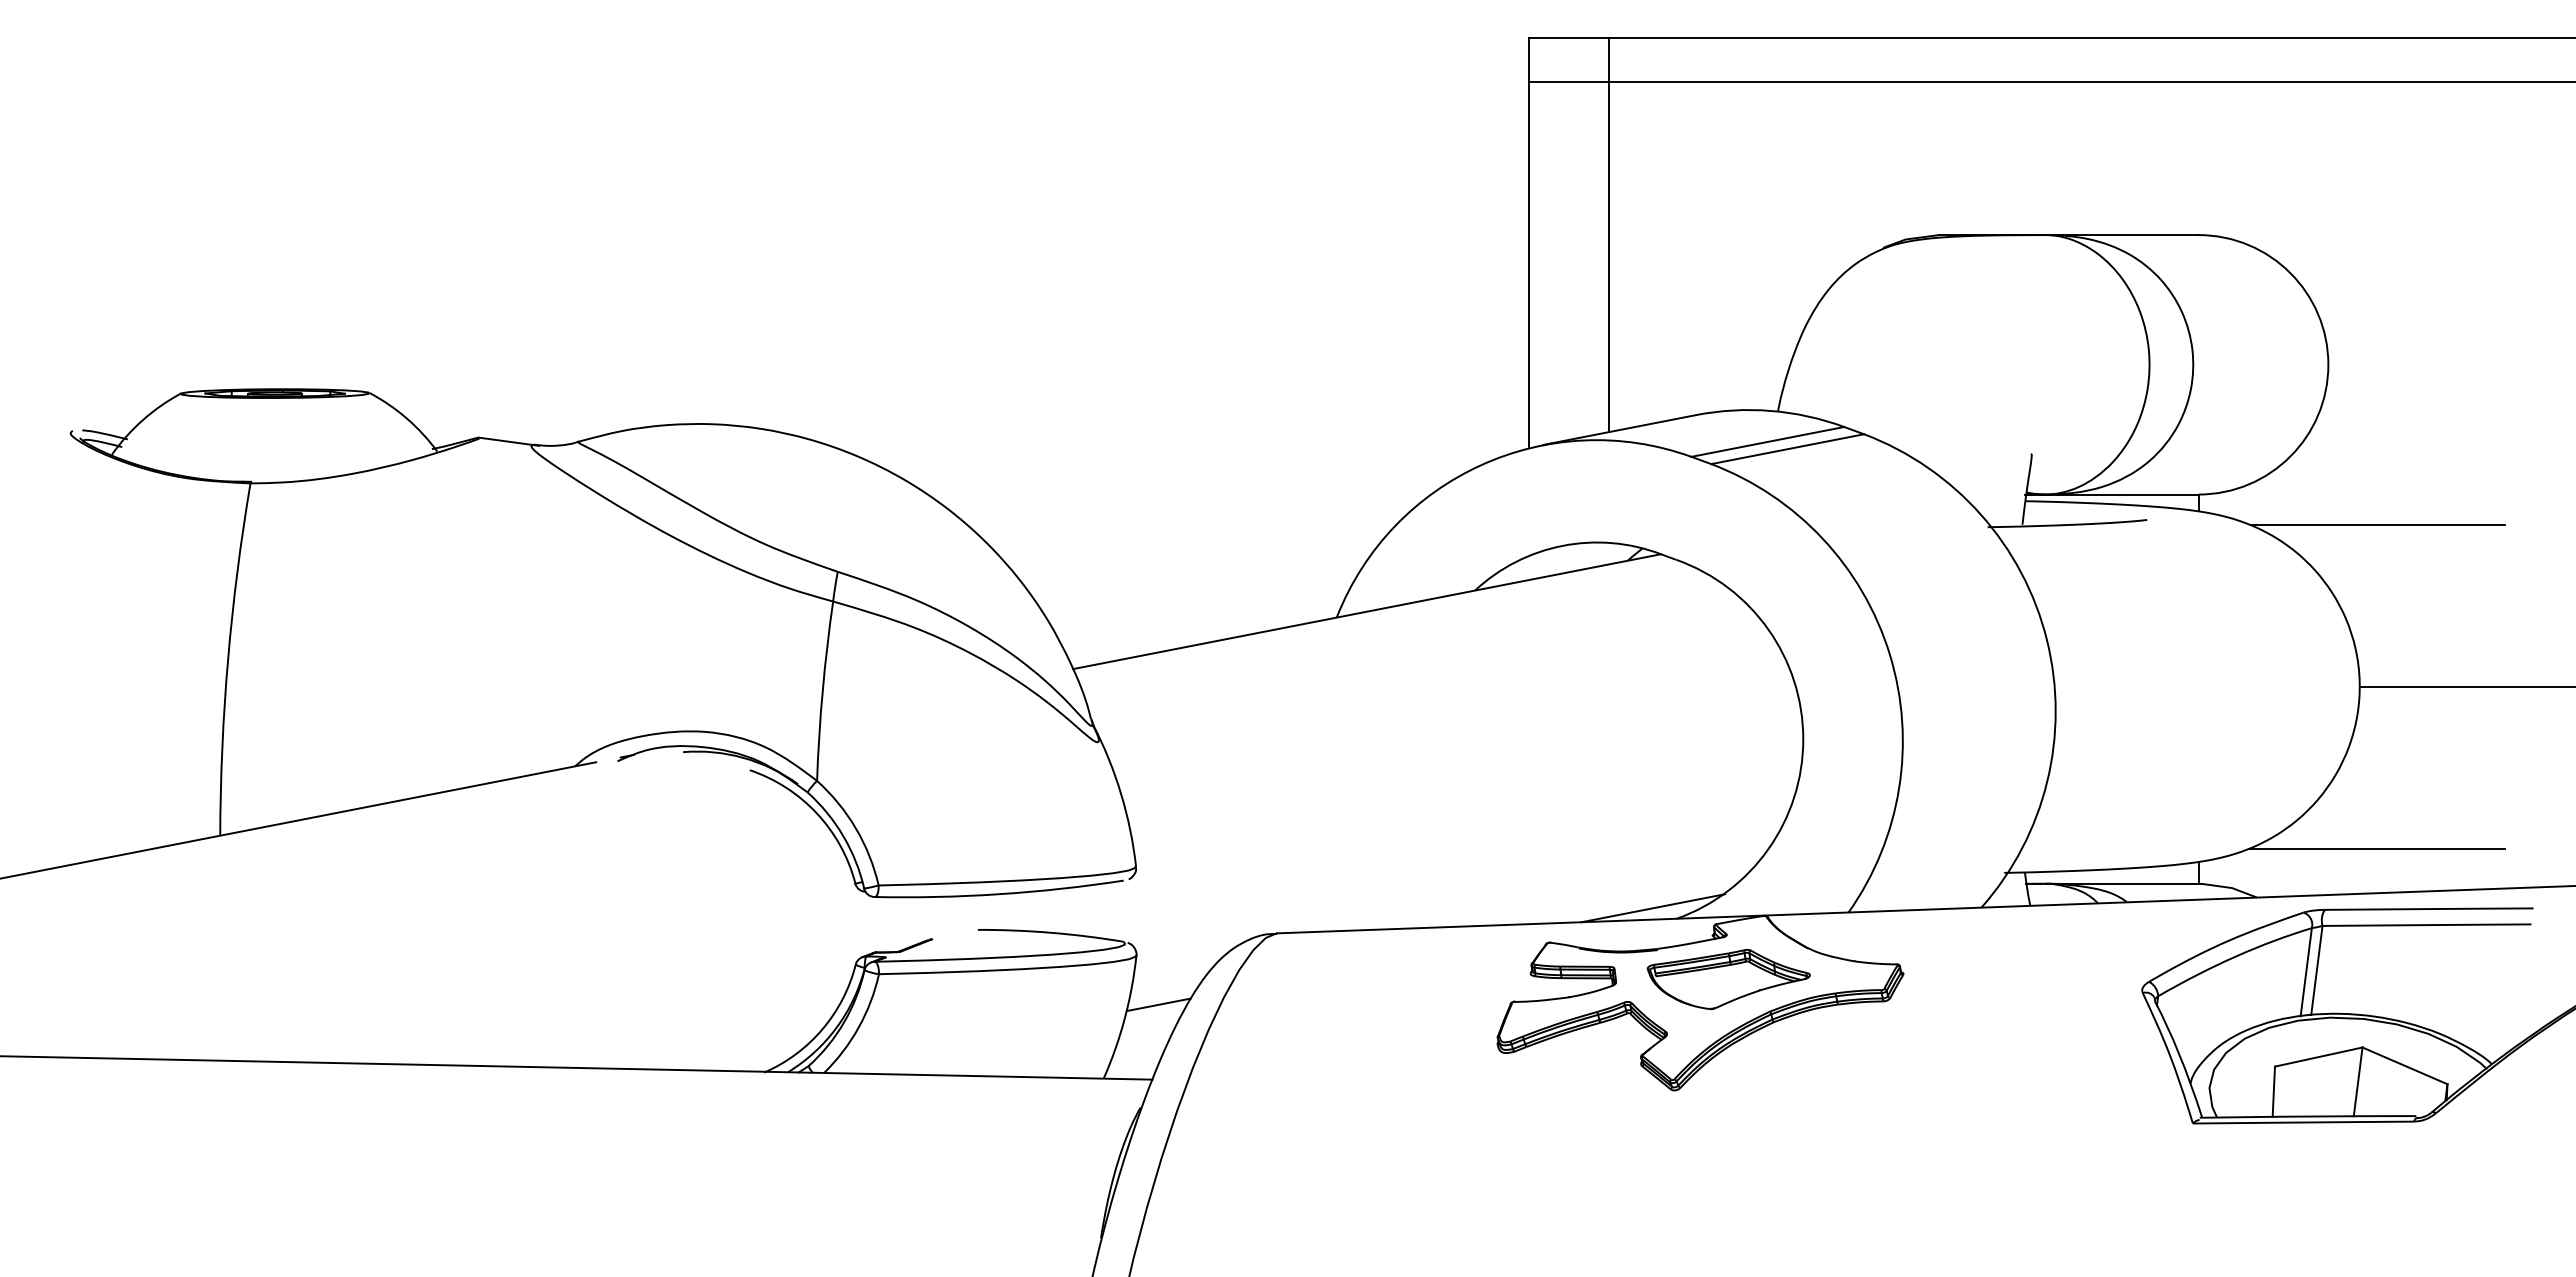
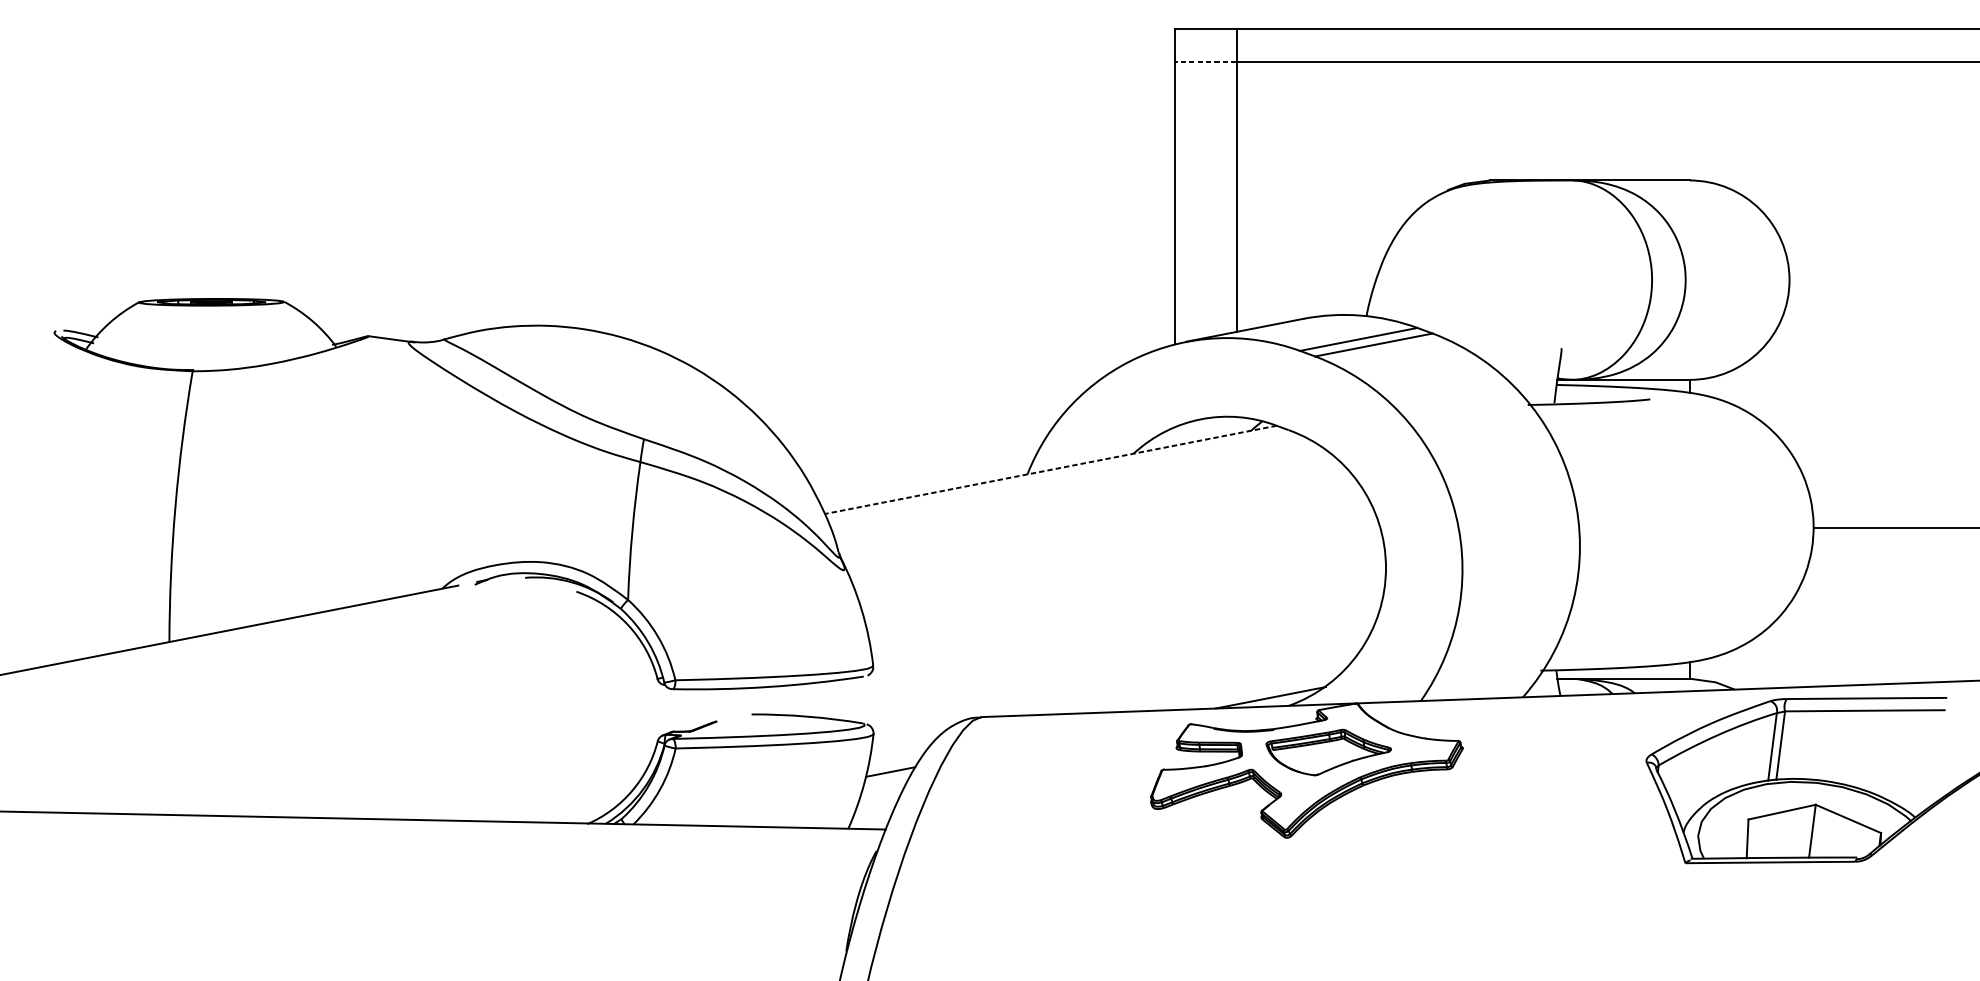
line: (1568, 81) -> (1205, 62), solid -> dashed
line: (2377, 524) -> (1827, 402), removed
line: (1367, 611) -> (1051, 469), solid -> dashed
line: (2377, 849) -> (1827, 652), removed

